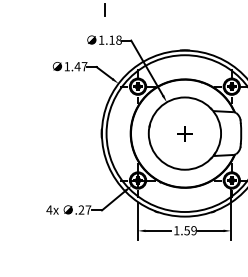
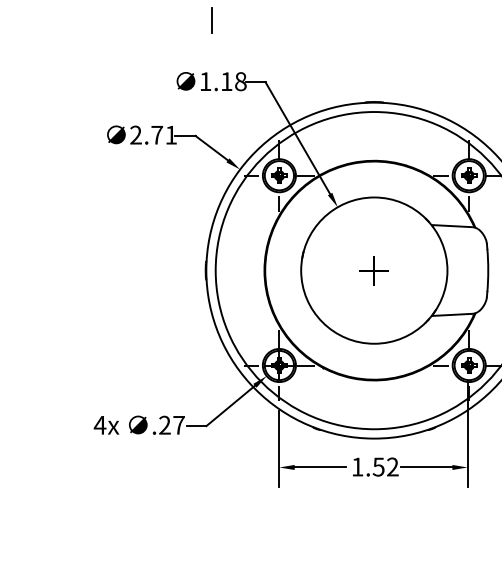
text: (75, 66) -> (152, 134), 1.47 -> 2.71
text: (193, 230) -> (391, 466), 1.59 -> 1.52

